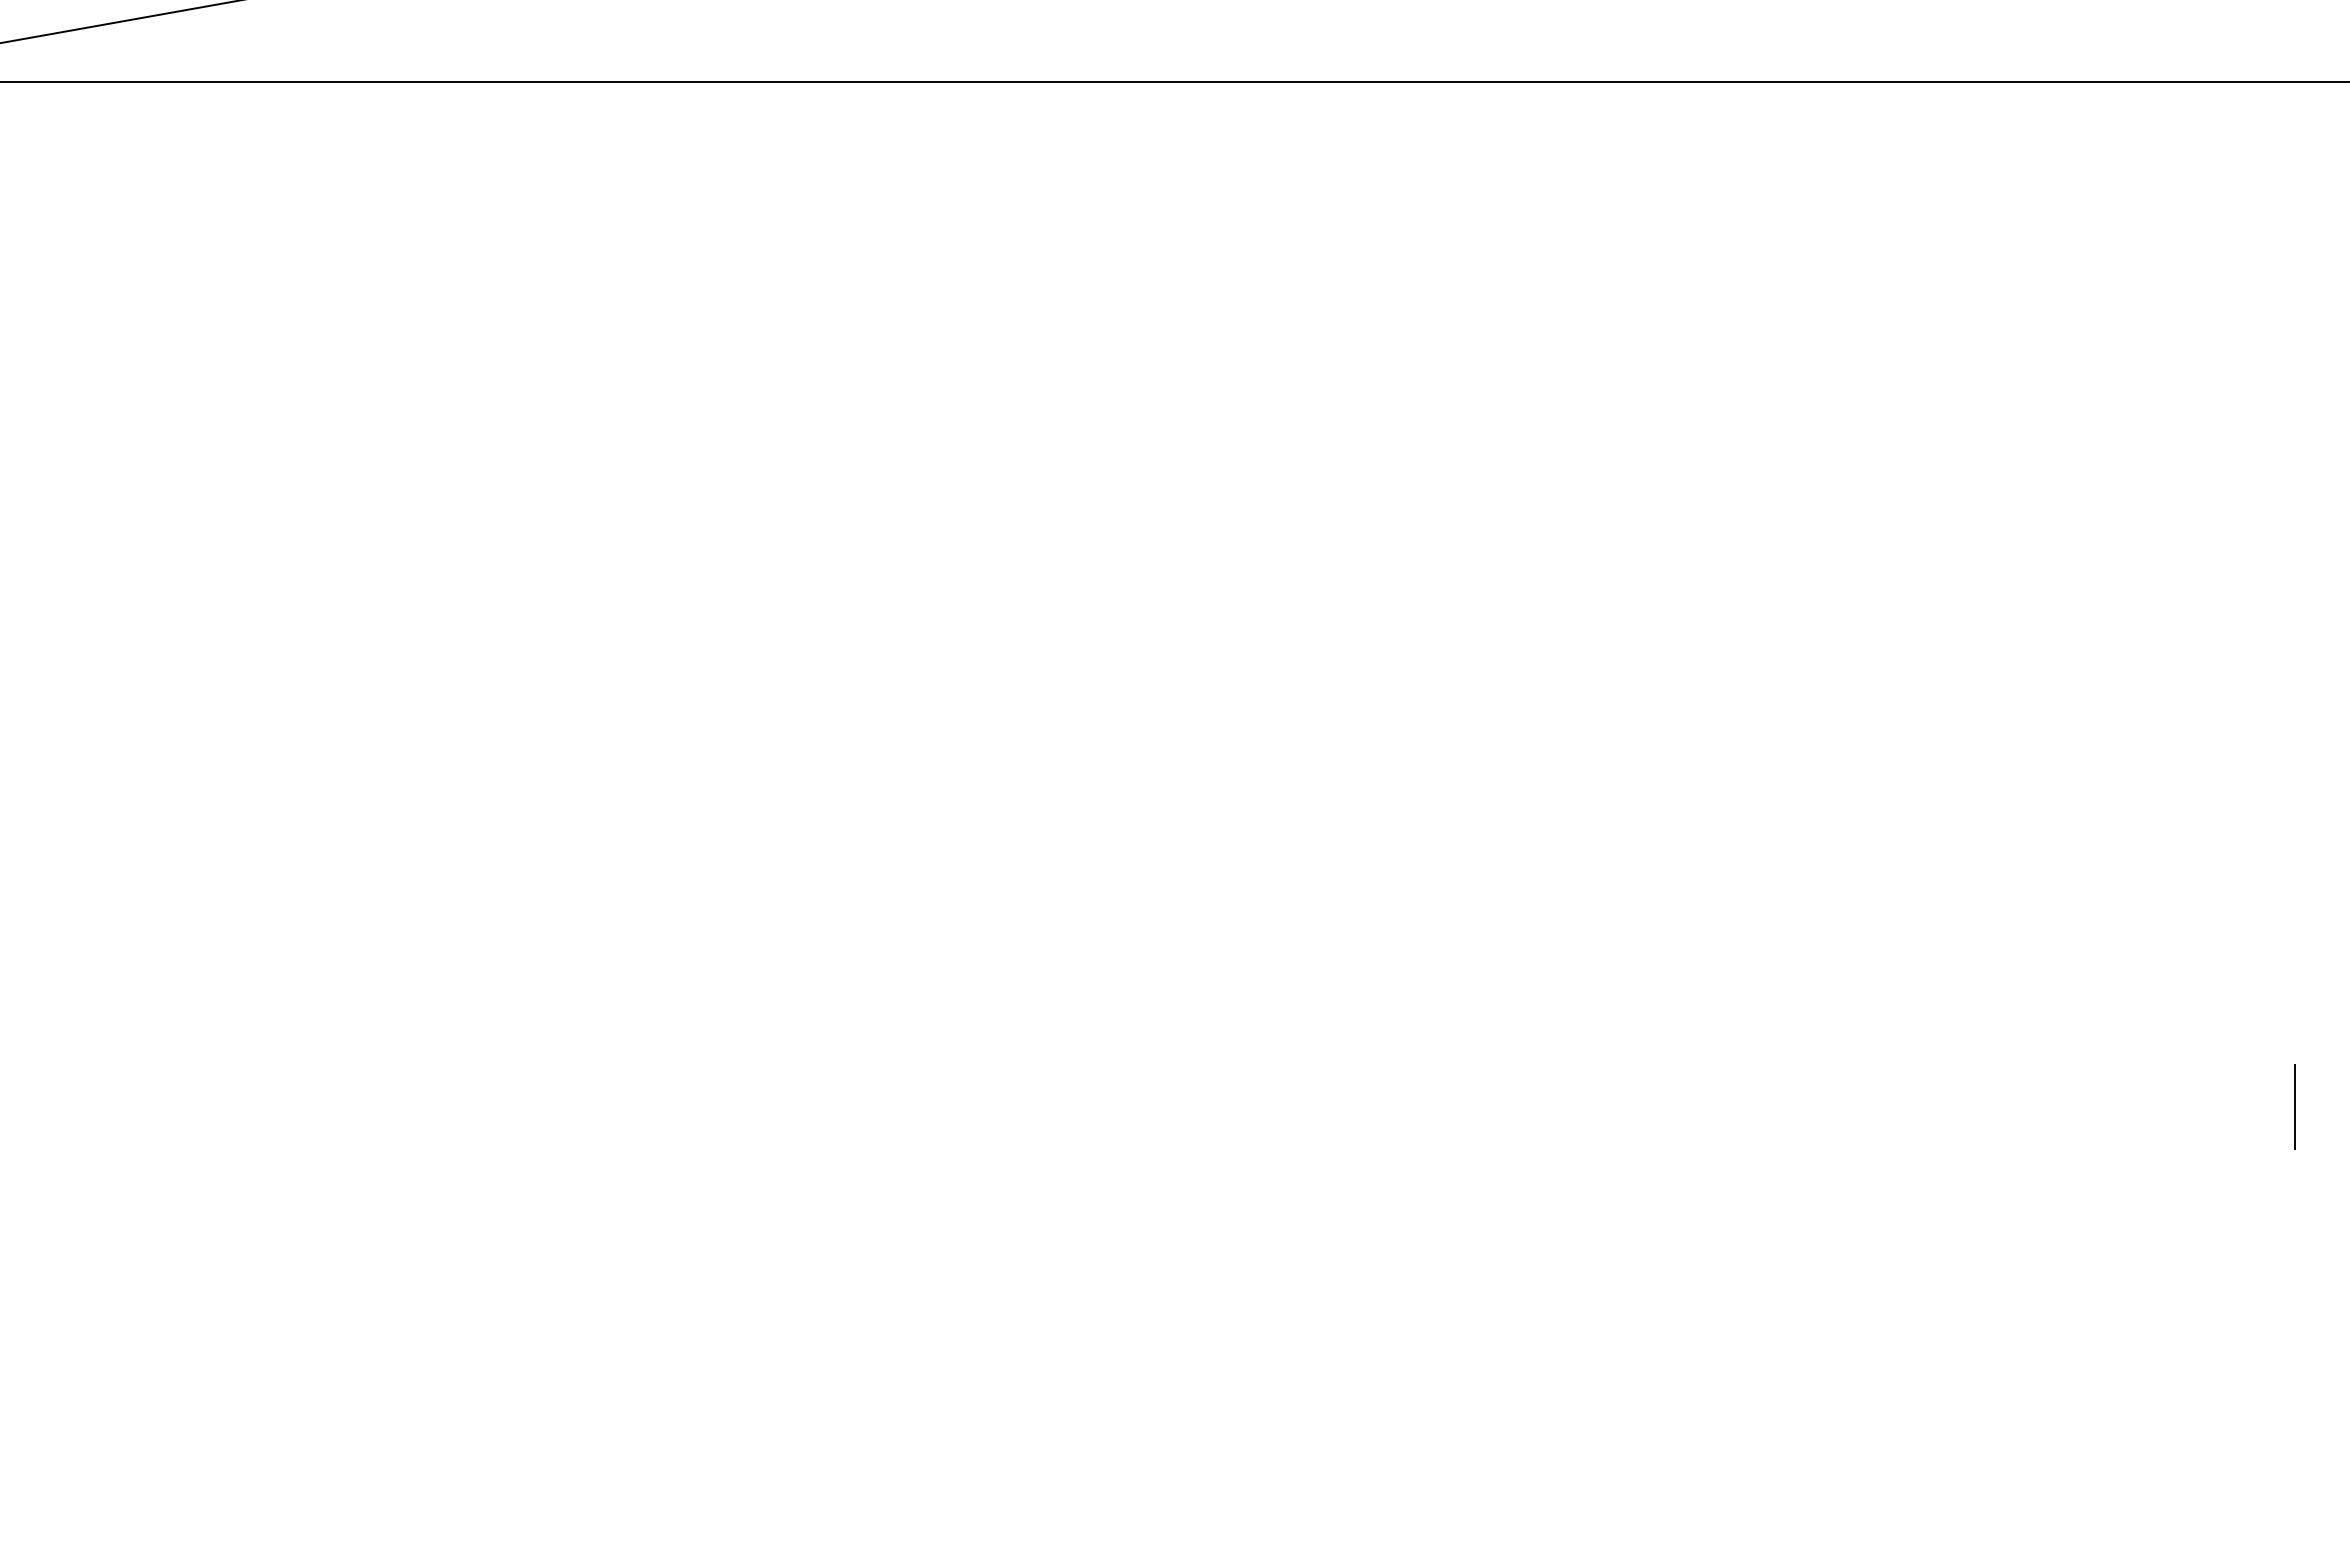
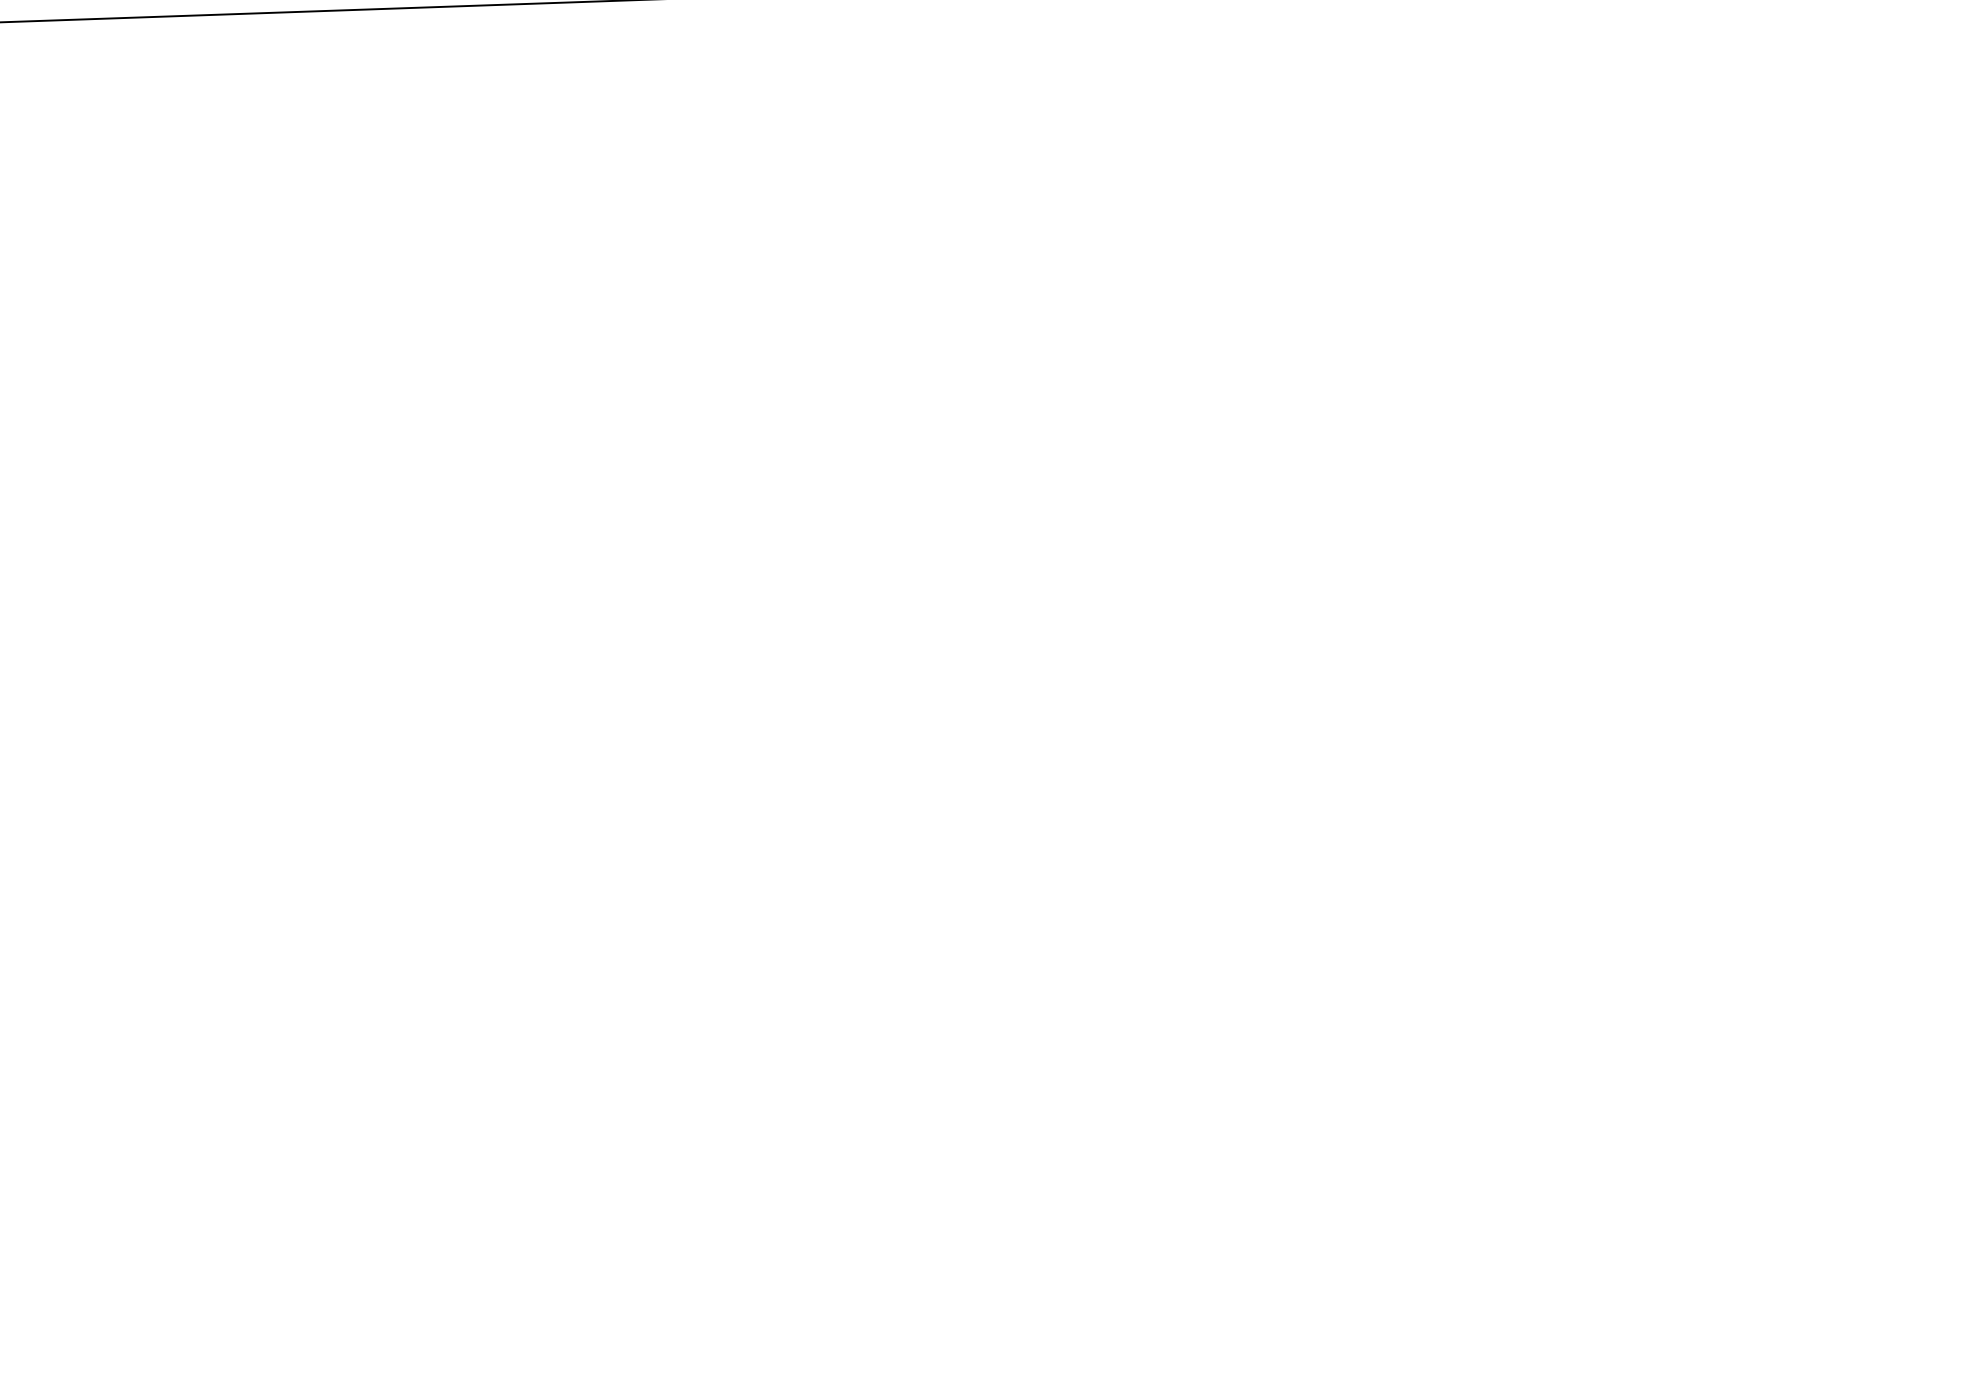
line: (2294, 1106) -> (1838, 887), removed

